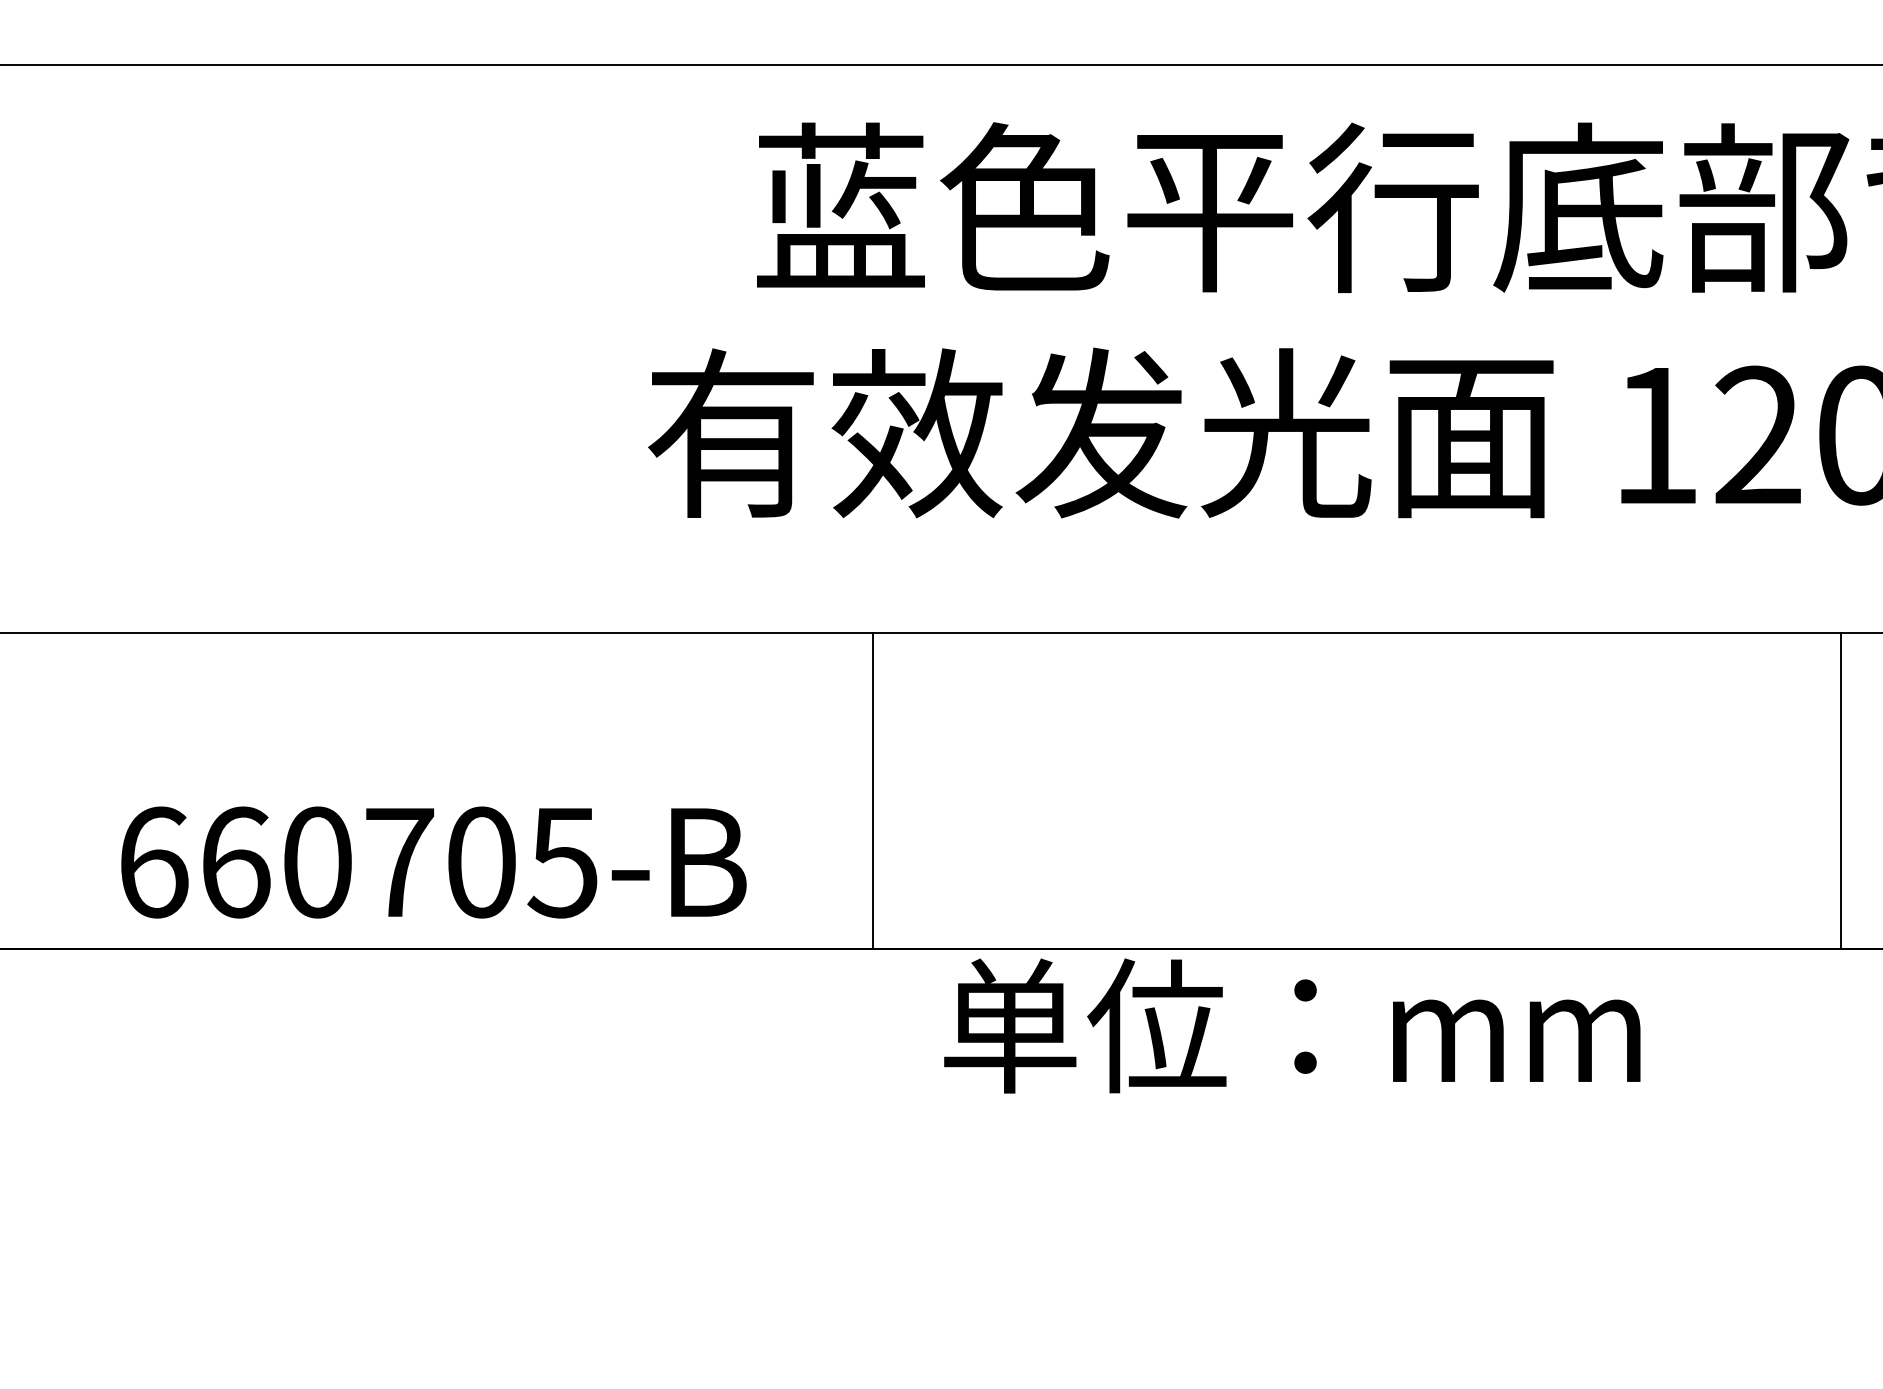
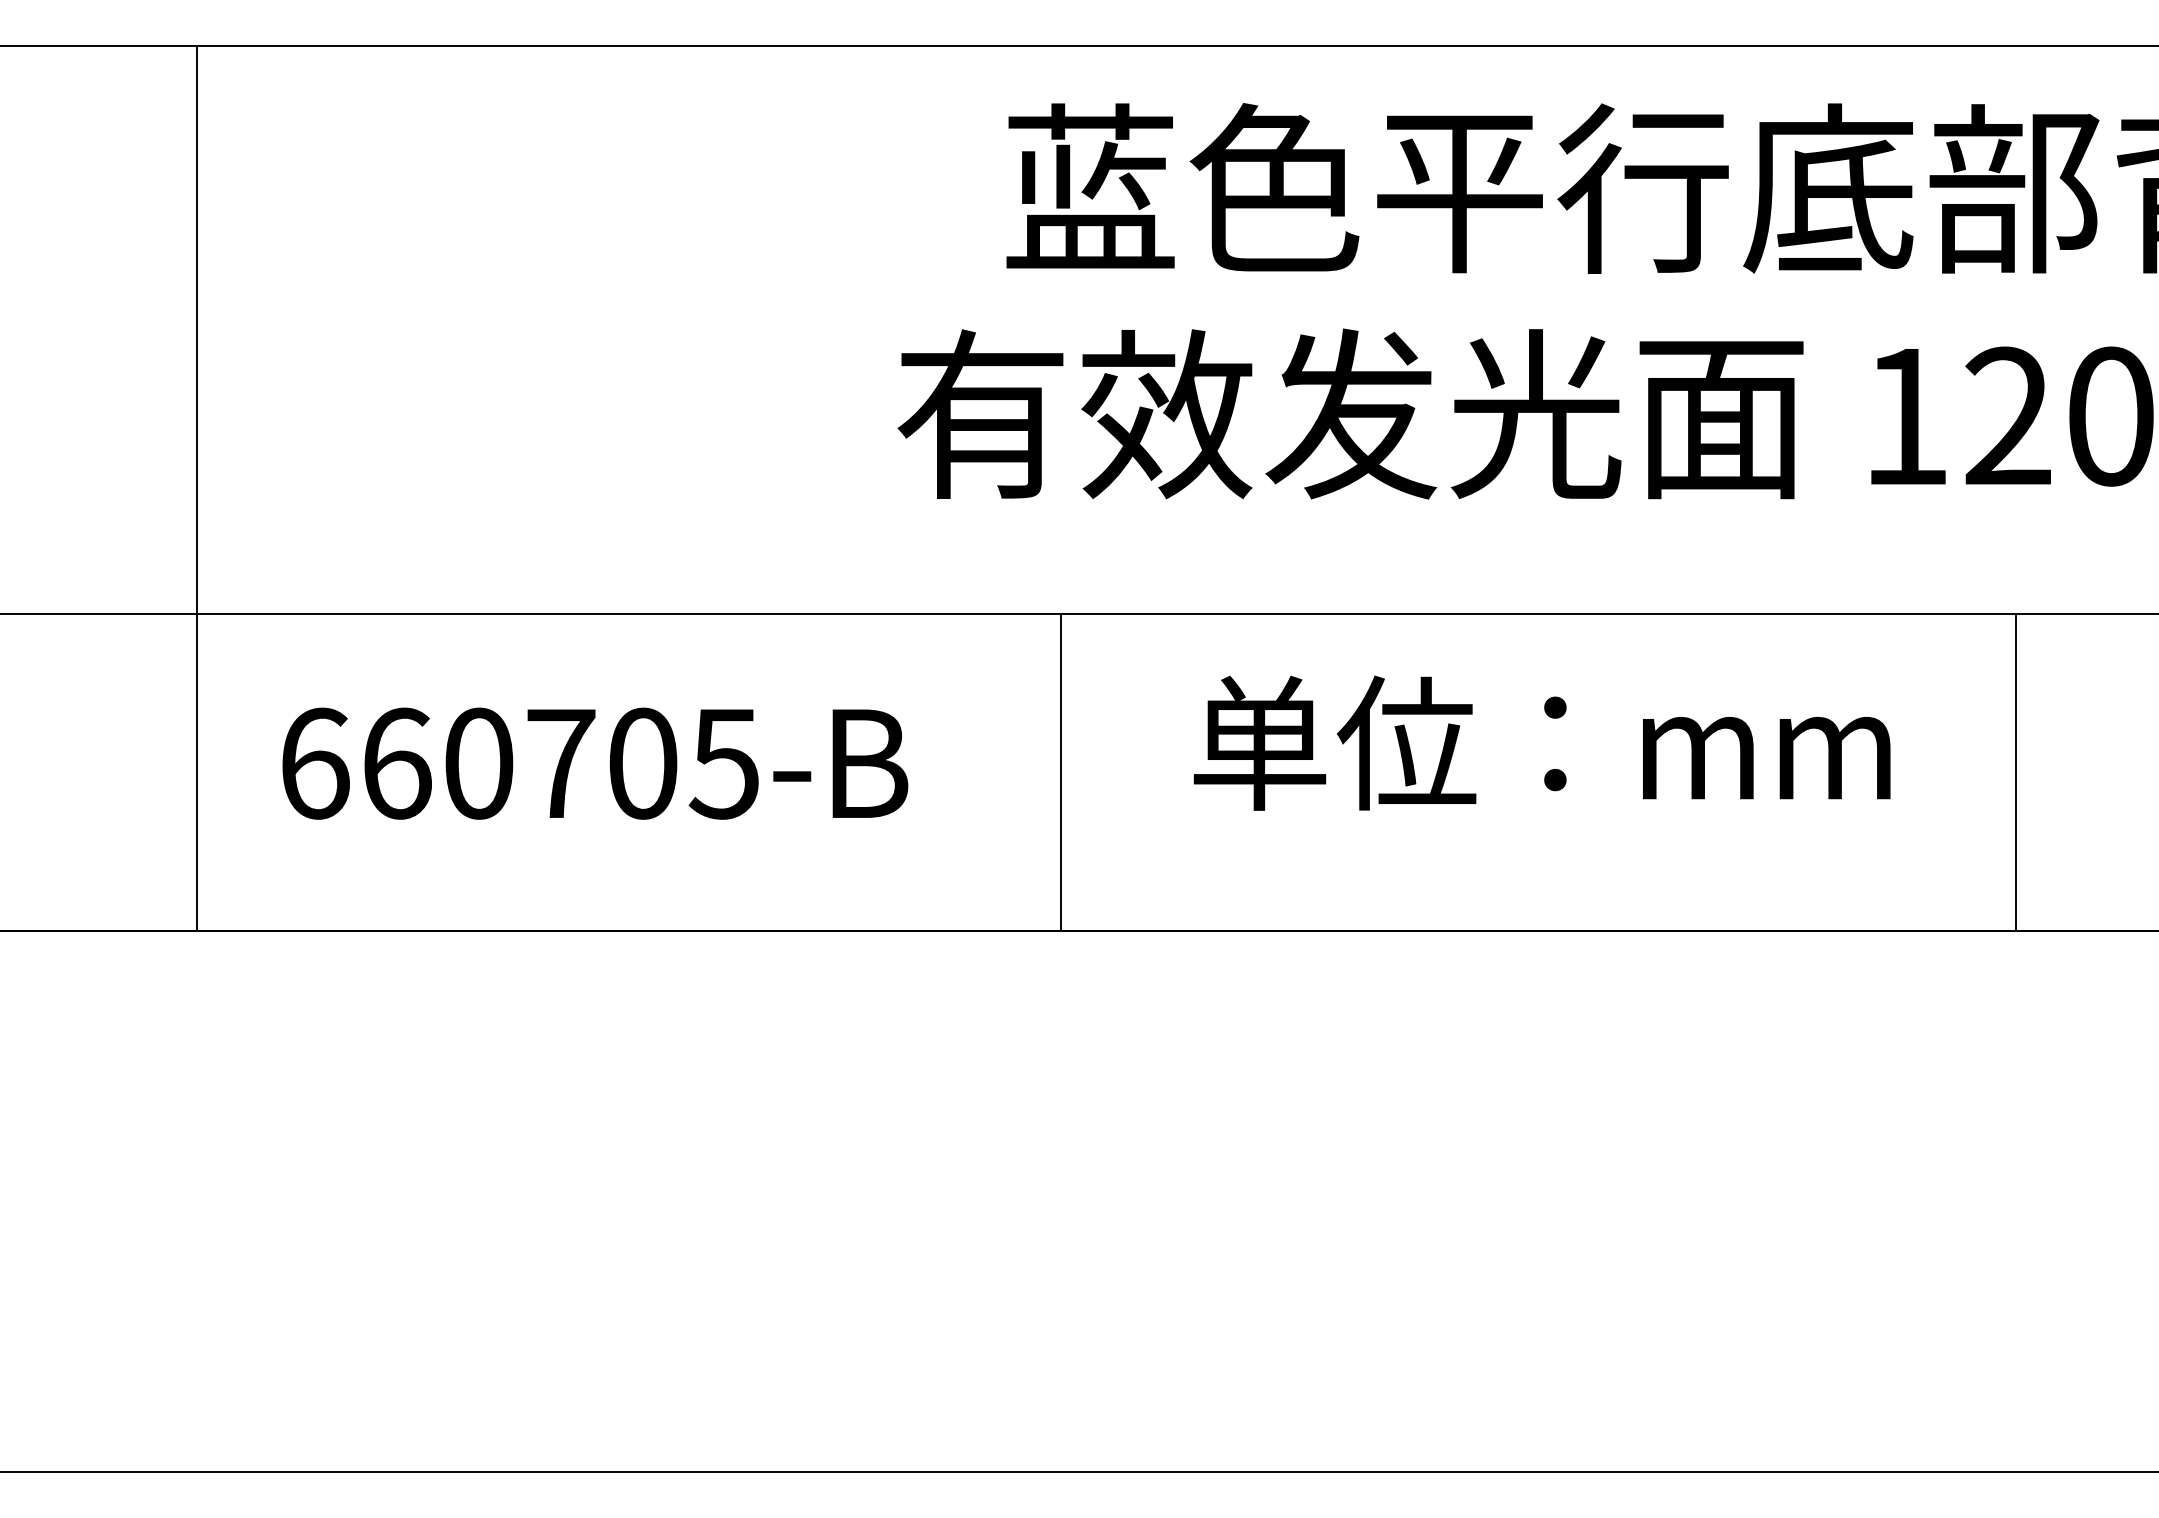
line: (872, 791) -> (1061, 772), moved
line: (1841, 791) -> (2016, 772), moved
text: (434, 862) -> (595, 763), moved
text: (1291, 1025) -> (1541, 742), moved

